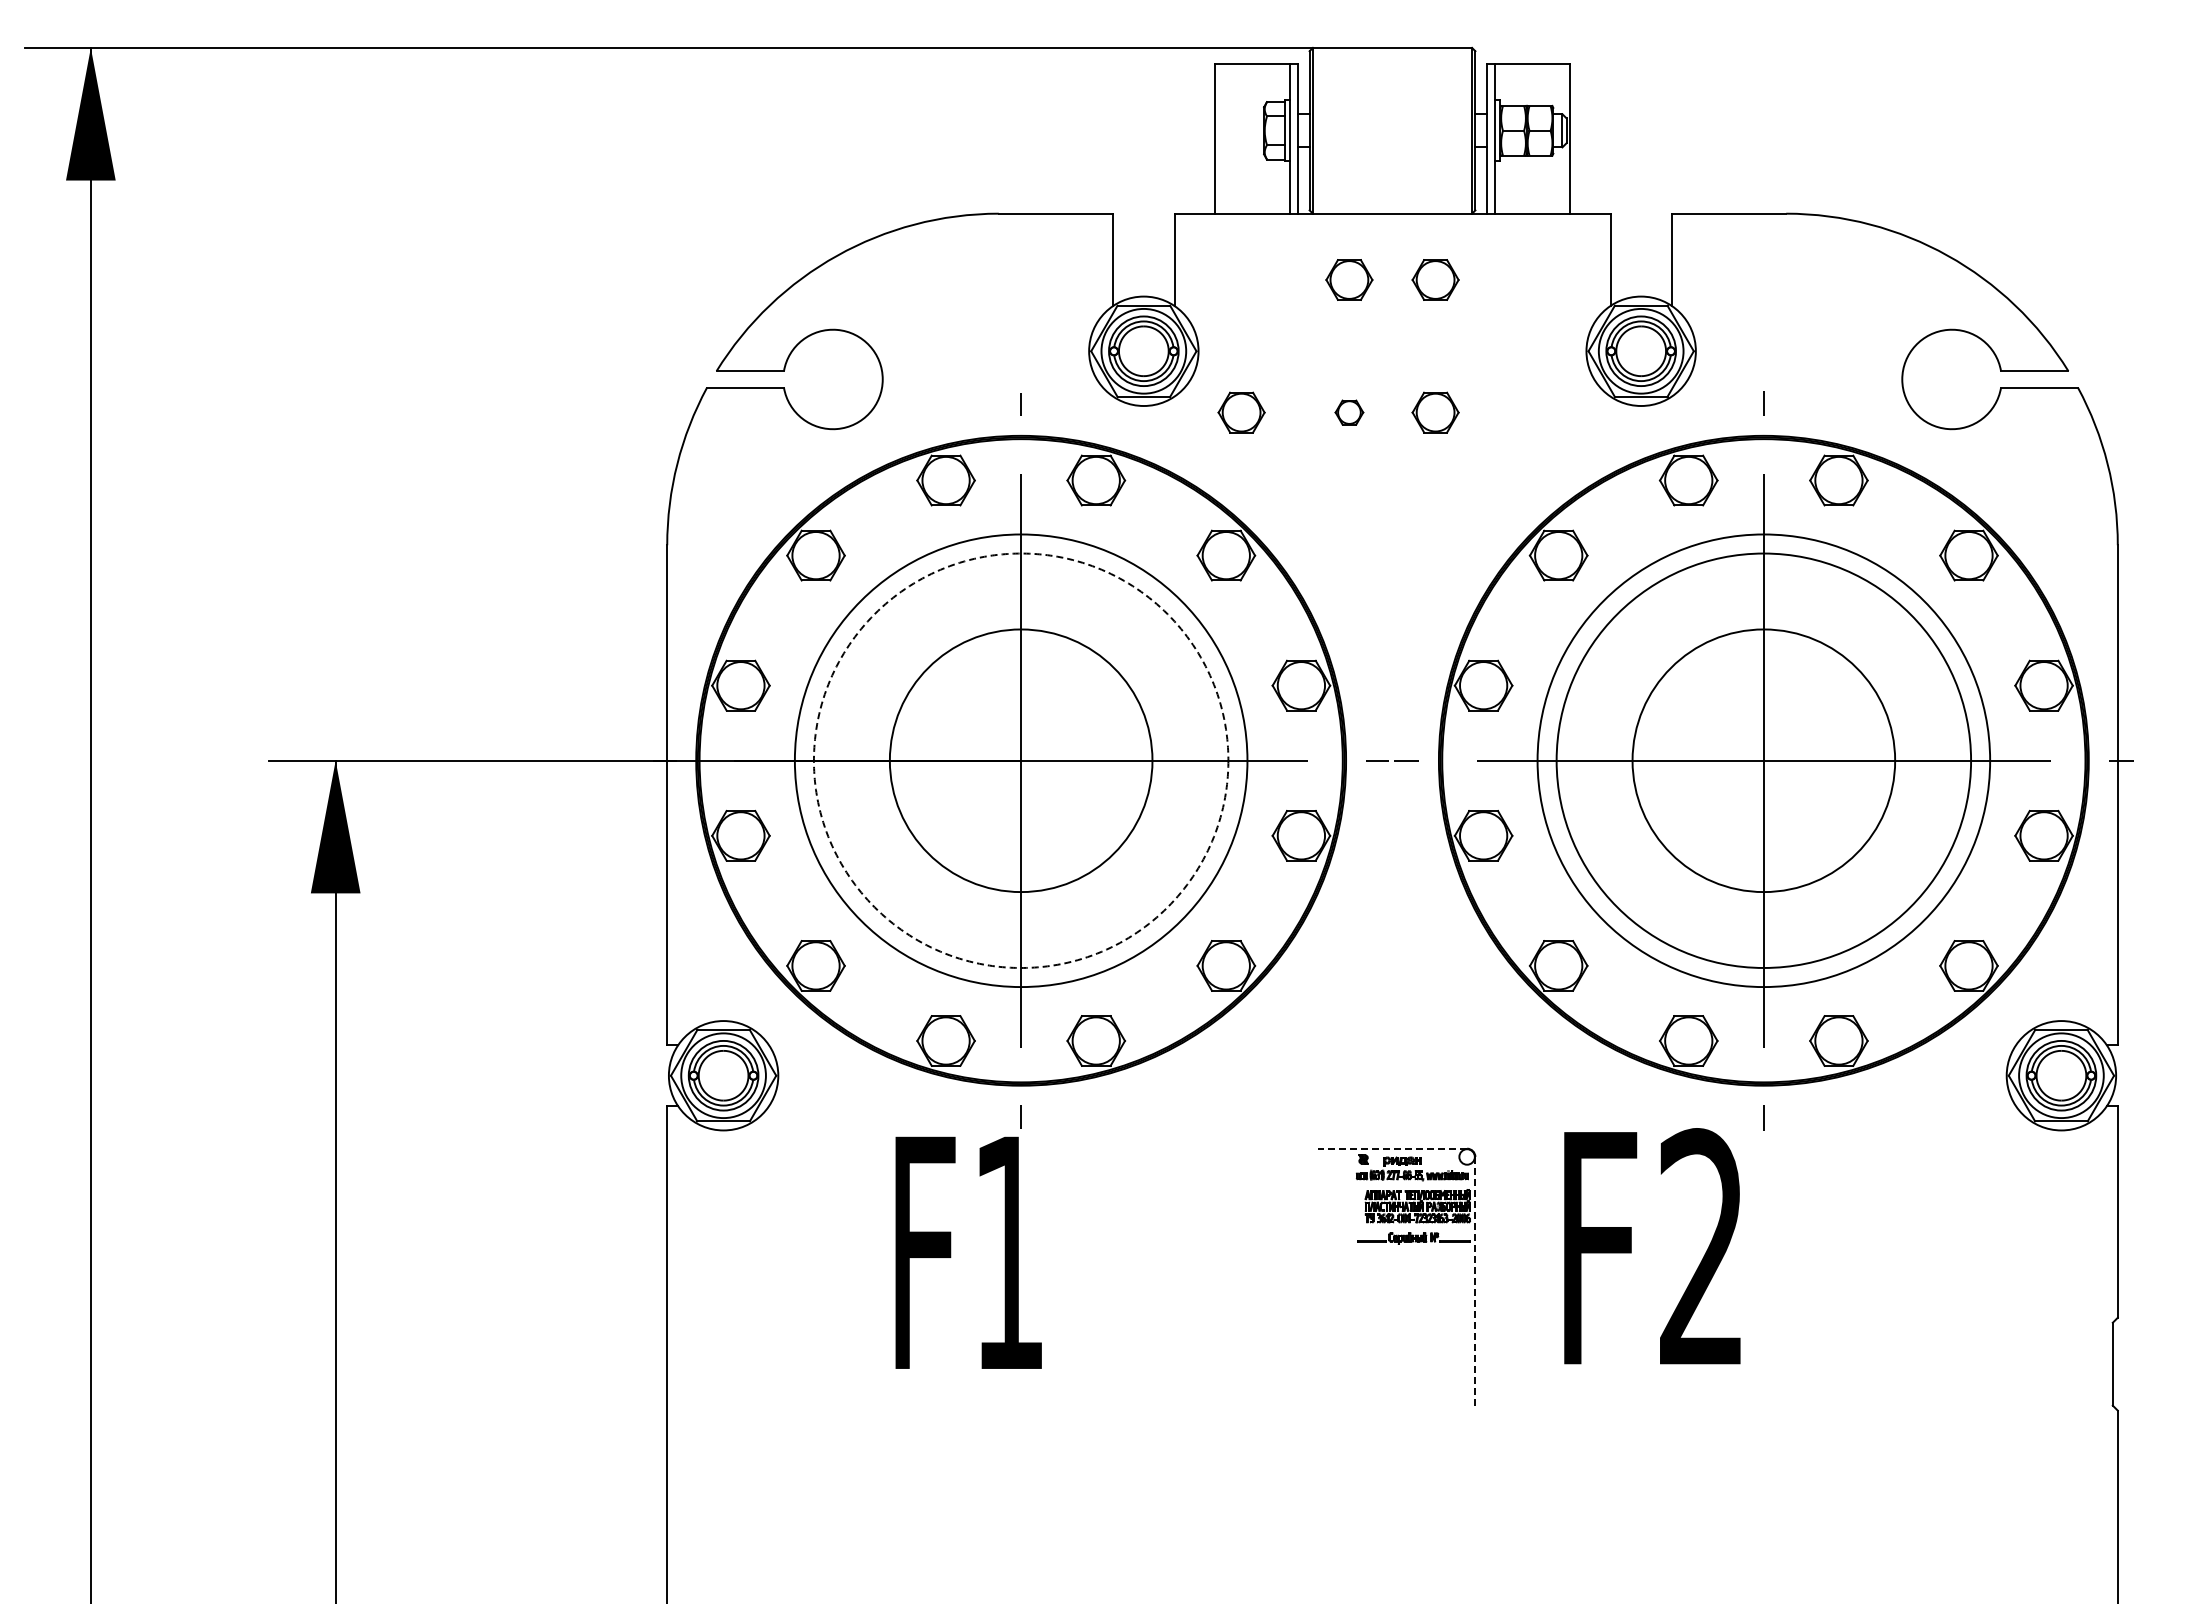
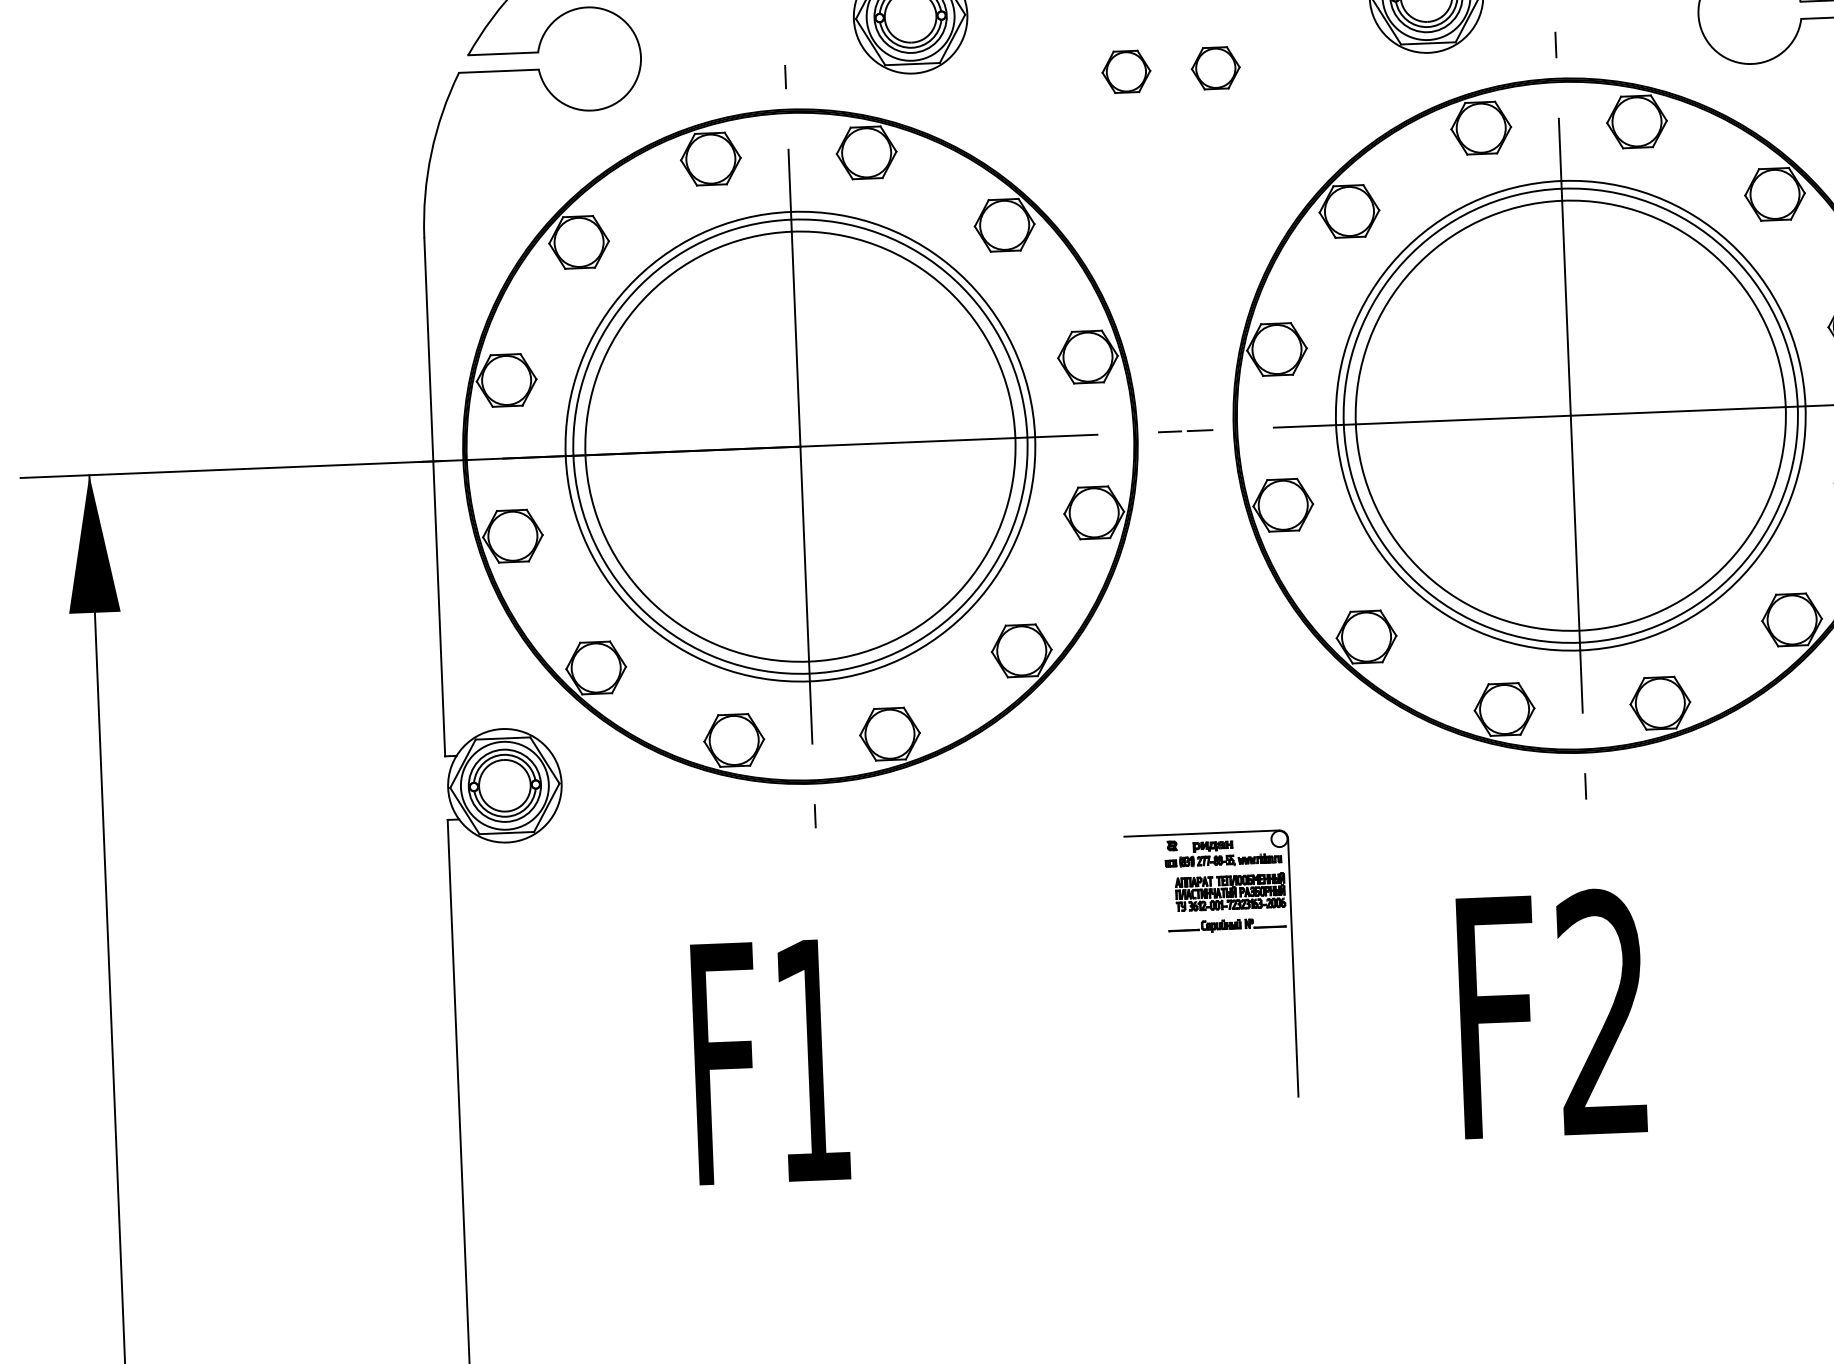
part: (1241, 412) -> (1014, 76), removed
part: (1349, 412) -> (1126, 71), size x1.67
circle: (1020, 760) -> (799, 446), dashed -> solid
circle: (1021, 760) -> (800, 446), size x1.67
circle: (1763, 760) -> (1570, 415), size x1.67
line: (1392, 1148) -> (1201, 833), dashed -> solid
text: (1652, 1246) -> (1551, 1013), moved
text: (968, 1252) -> (770, 1061), moved
line: (1475, 1280) -> (1293, 966), dashed -> solid

